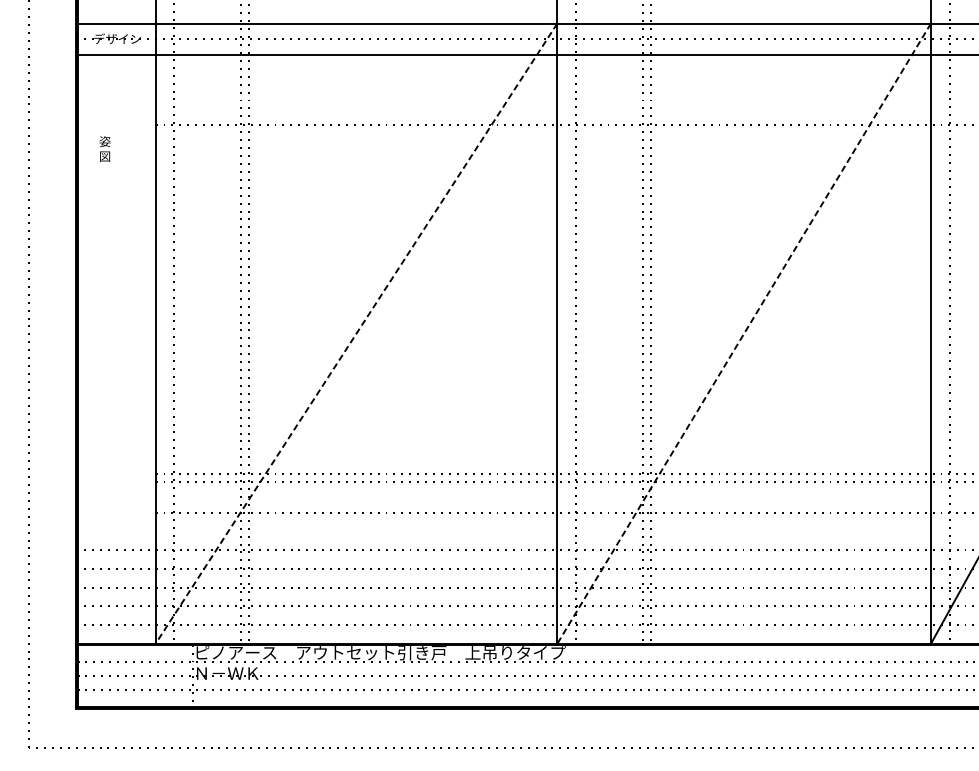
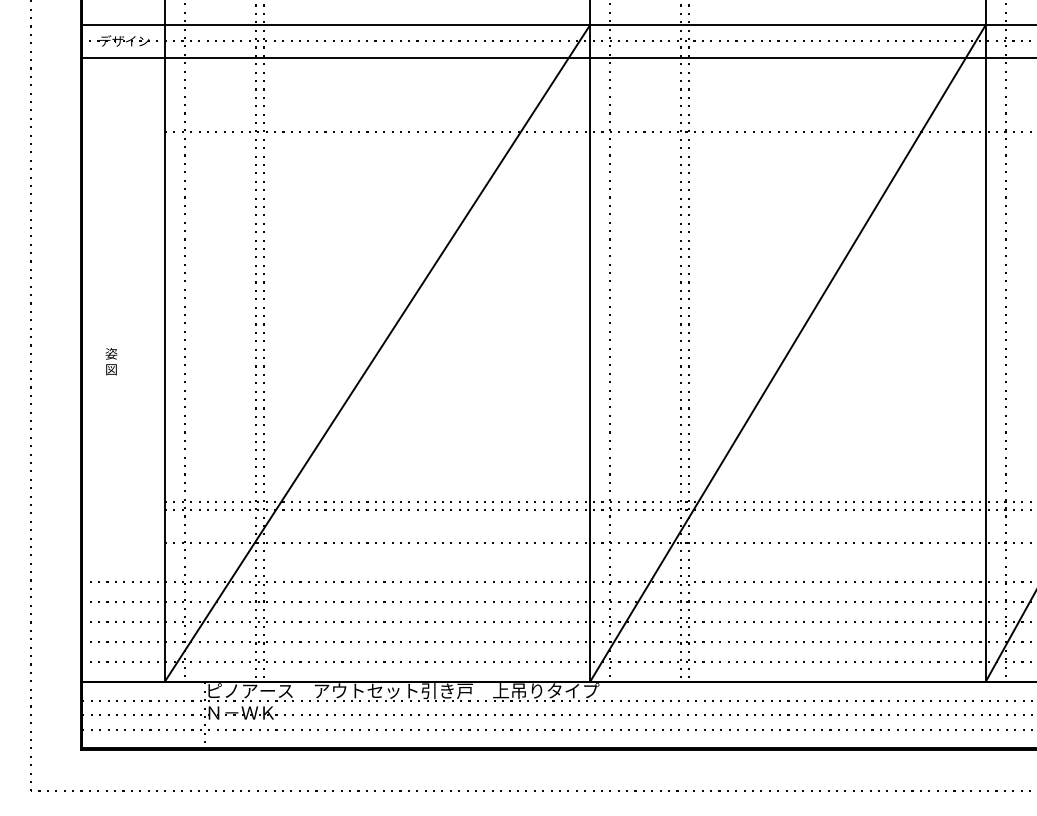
text: (105, 148) -> (111, 361), moved
line: (356, 334) -> (377, 353), dashed -> solid
line: (743, 334) -> (787, 353), dashed -> solid

